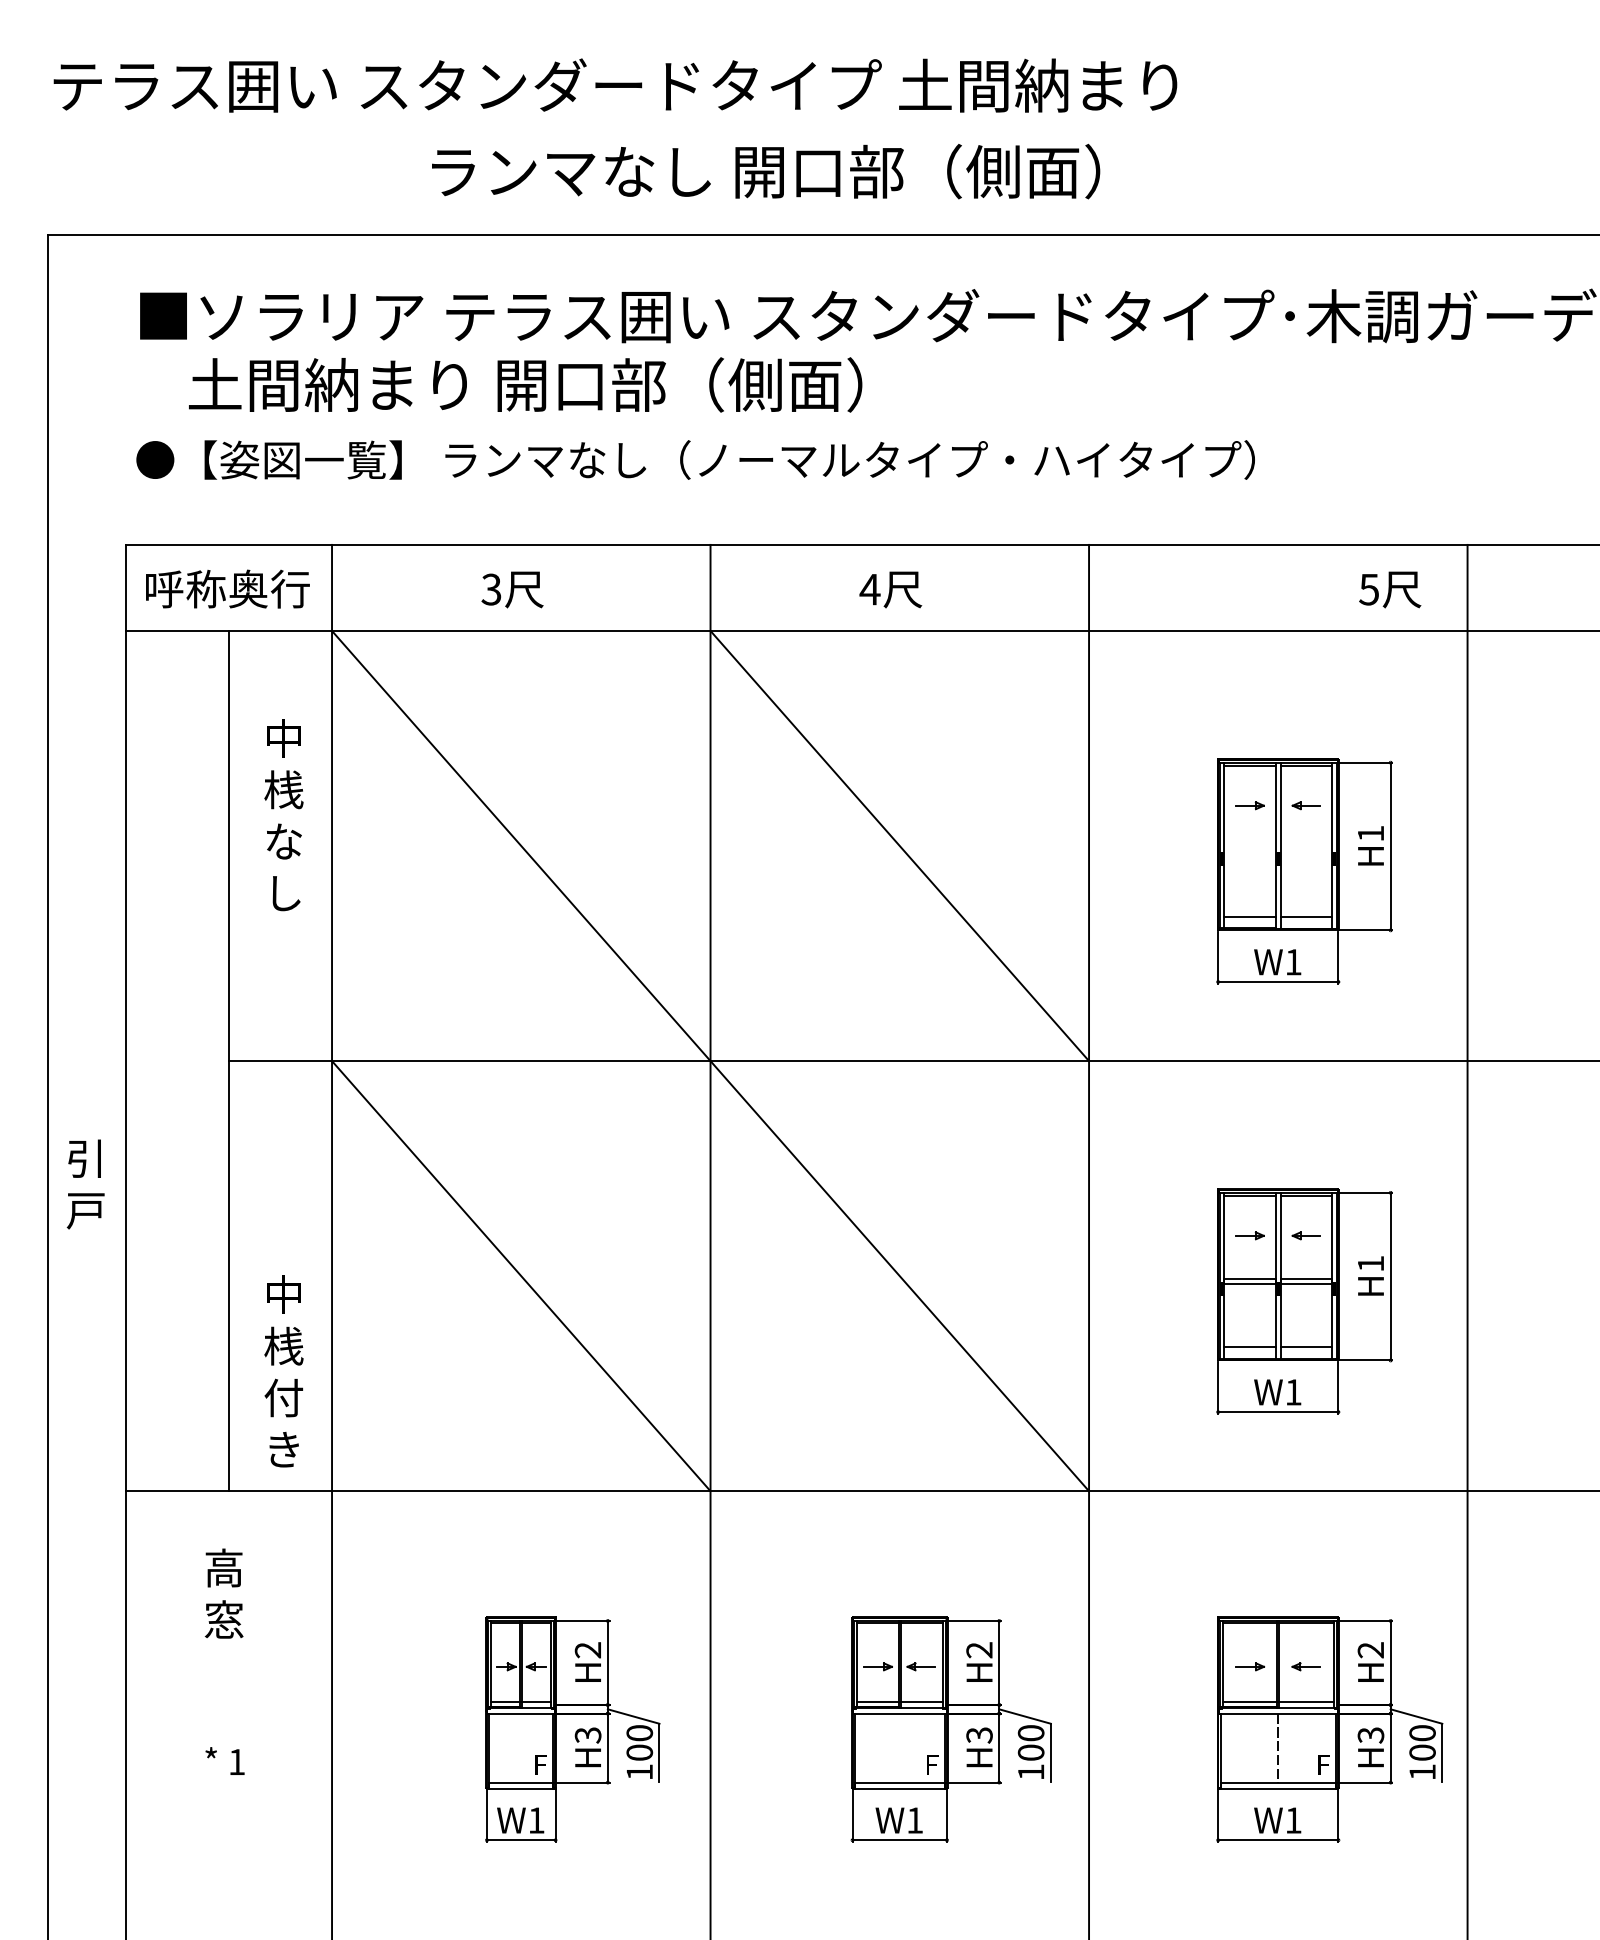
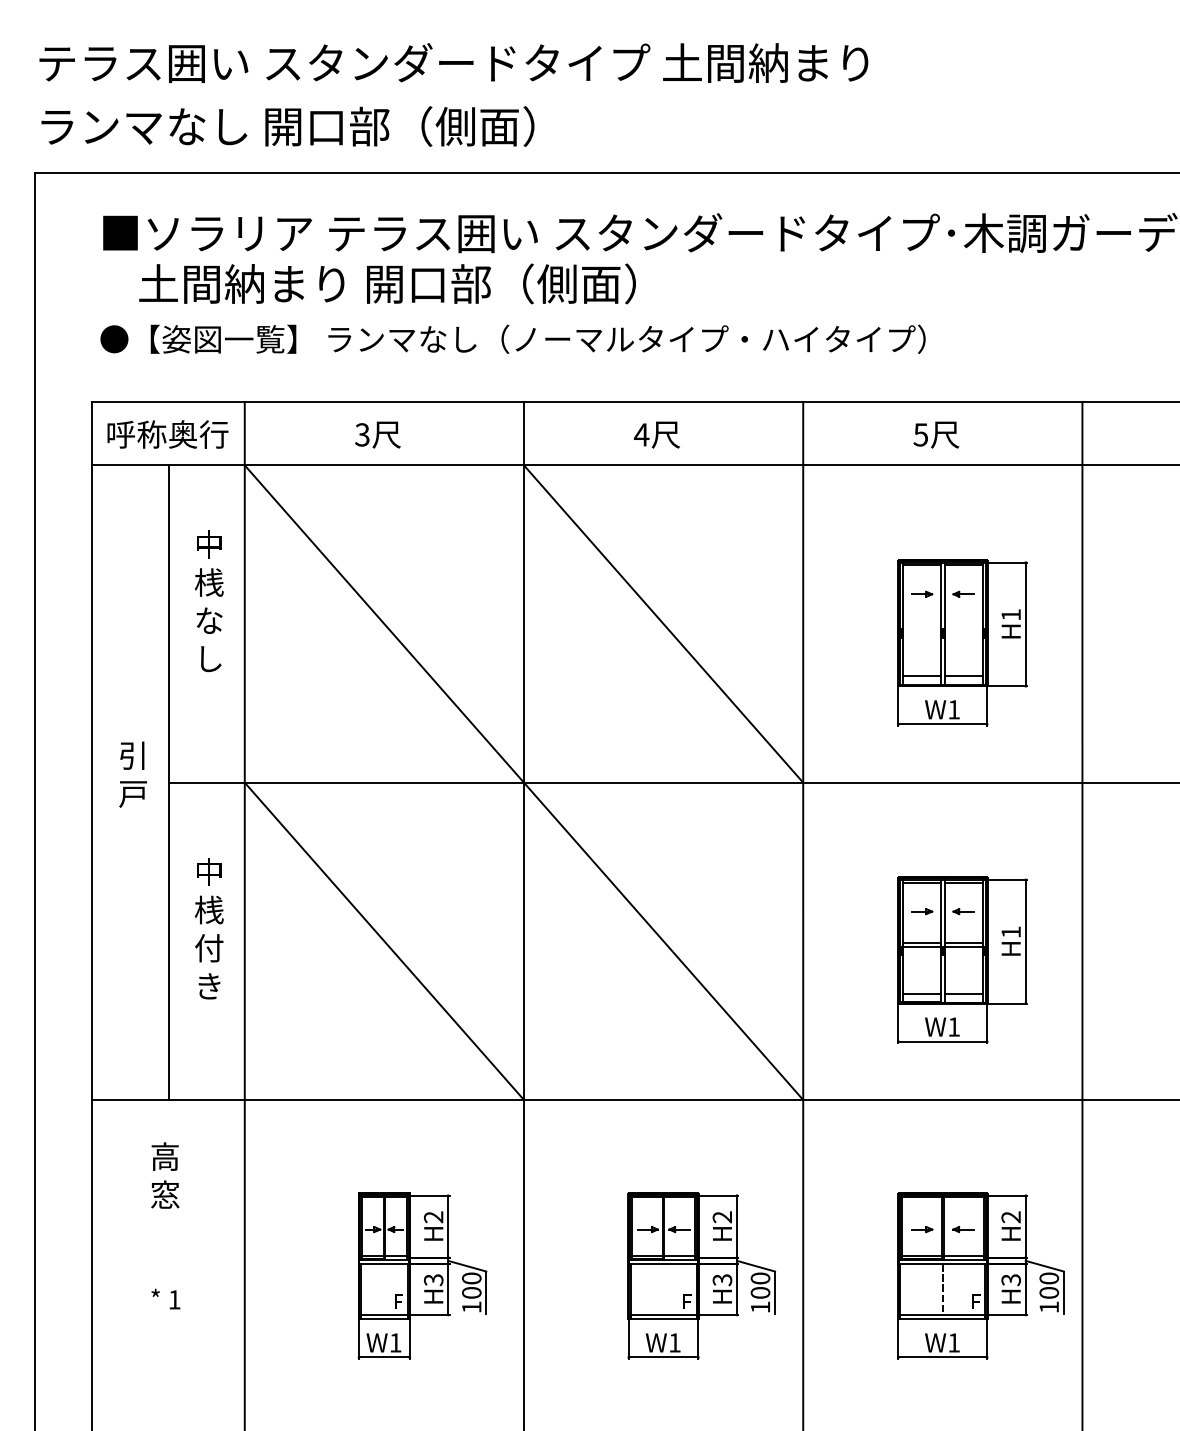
text: (765, 171) -> (287, 126), moved
text: (1390, 589) -> (936, 434), moved
text: (84, 1184) -> (132, 774), moved
text: (284, 1371) -> (209, 928), moved

